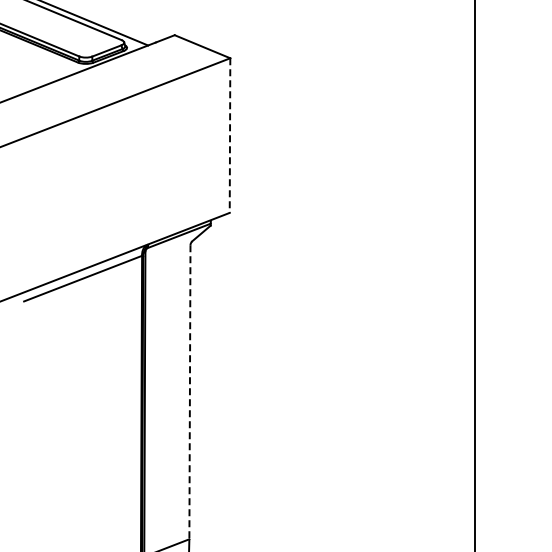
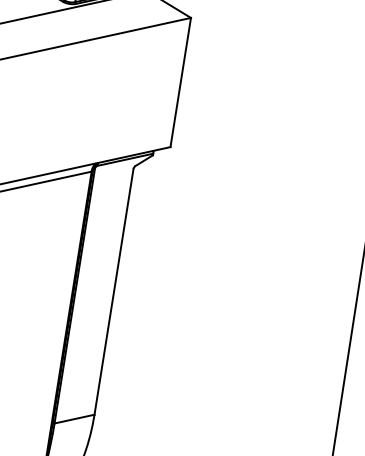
line: (230, 136) -> (181, 83), dashed -> solid
line: (189, 392) -> (113, 292), dashed -> solid

